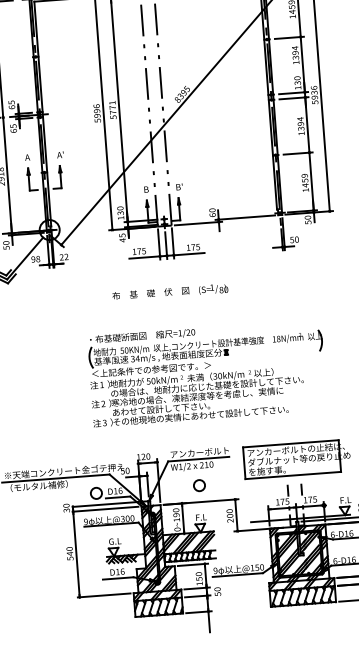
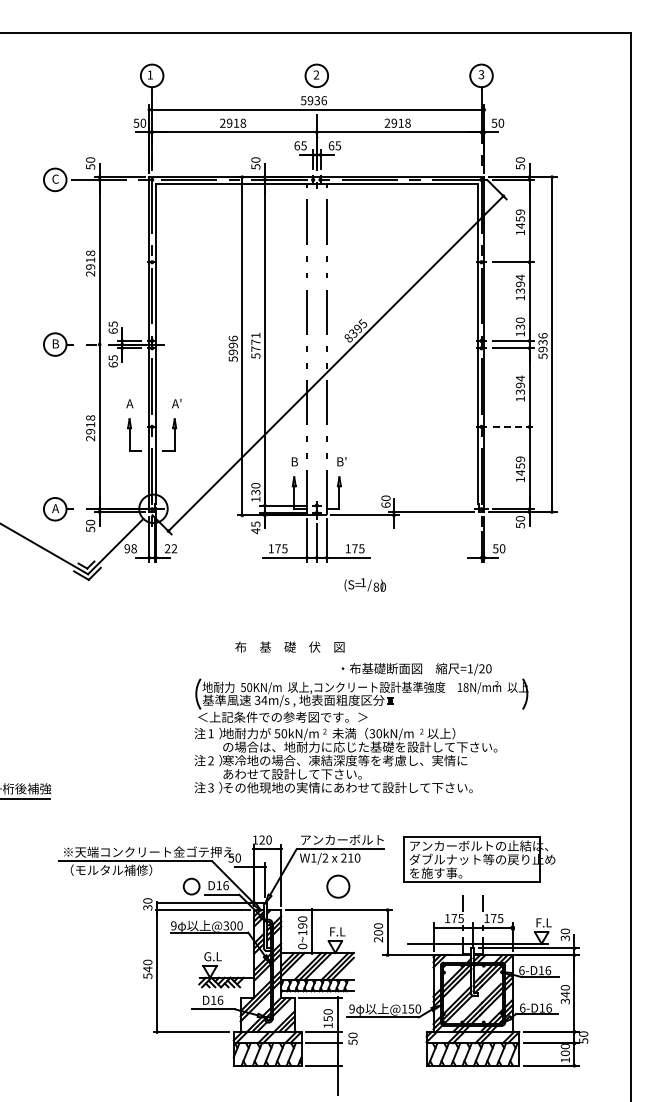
line: (298, 153) -> (513, 426), solid -> dashed
text: (213, 288) -> (364, 584), moved
text: (150, 292) -> (289, 646), moved
text: (142, 336) -> (416, 669), moved
circle: (199, 485) -> (338, 886), size x1.4

